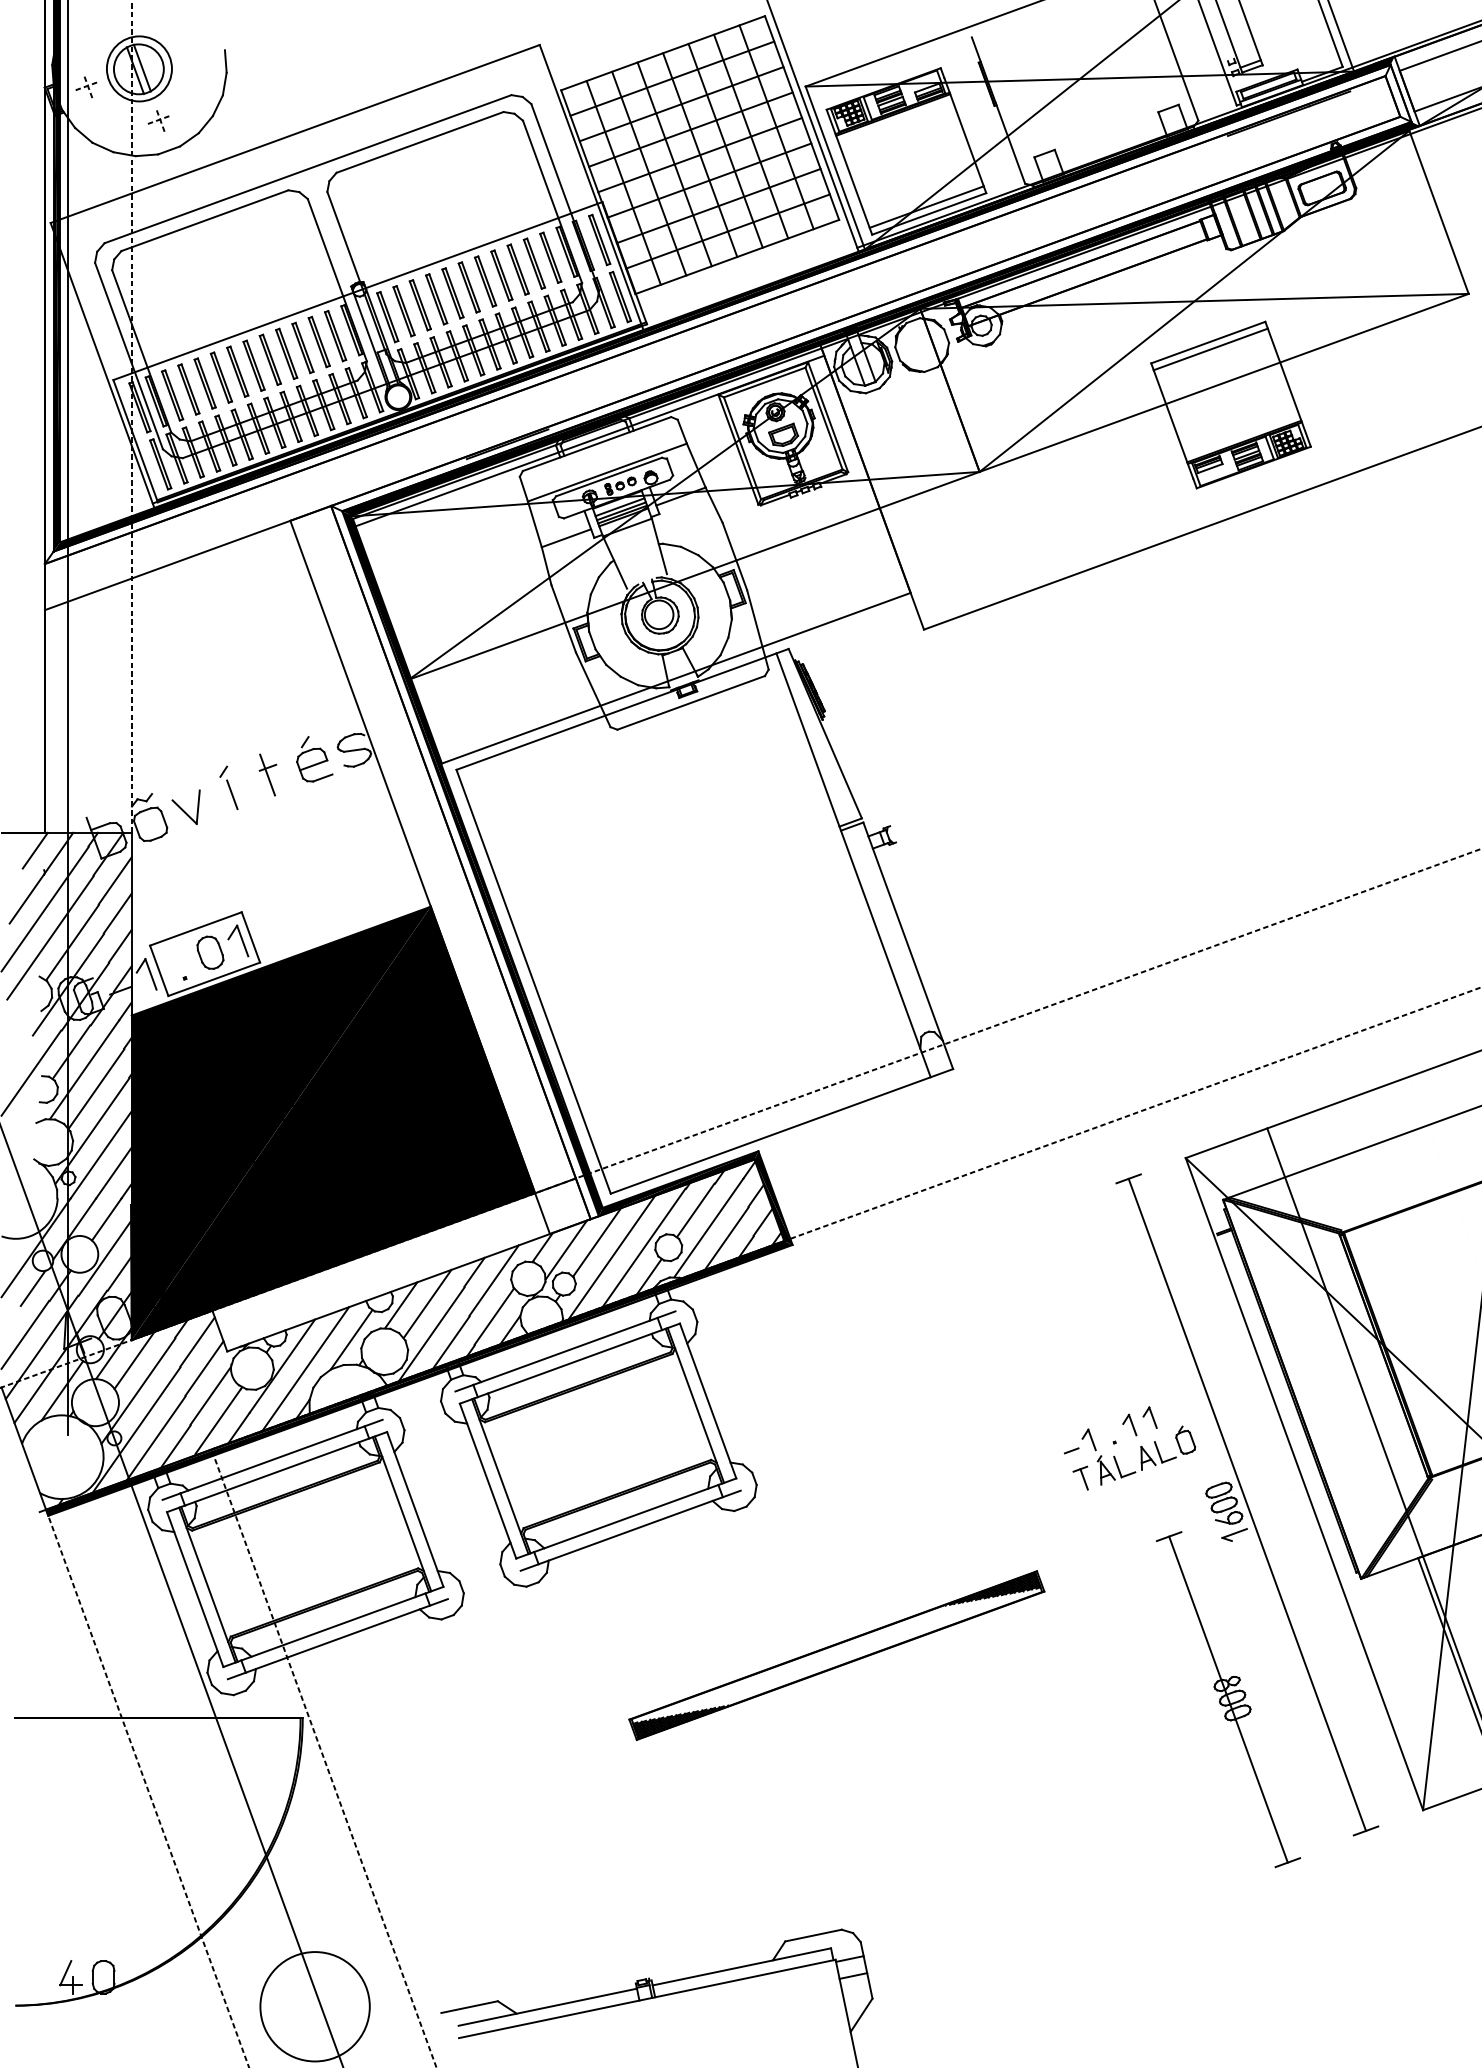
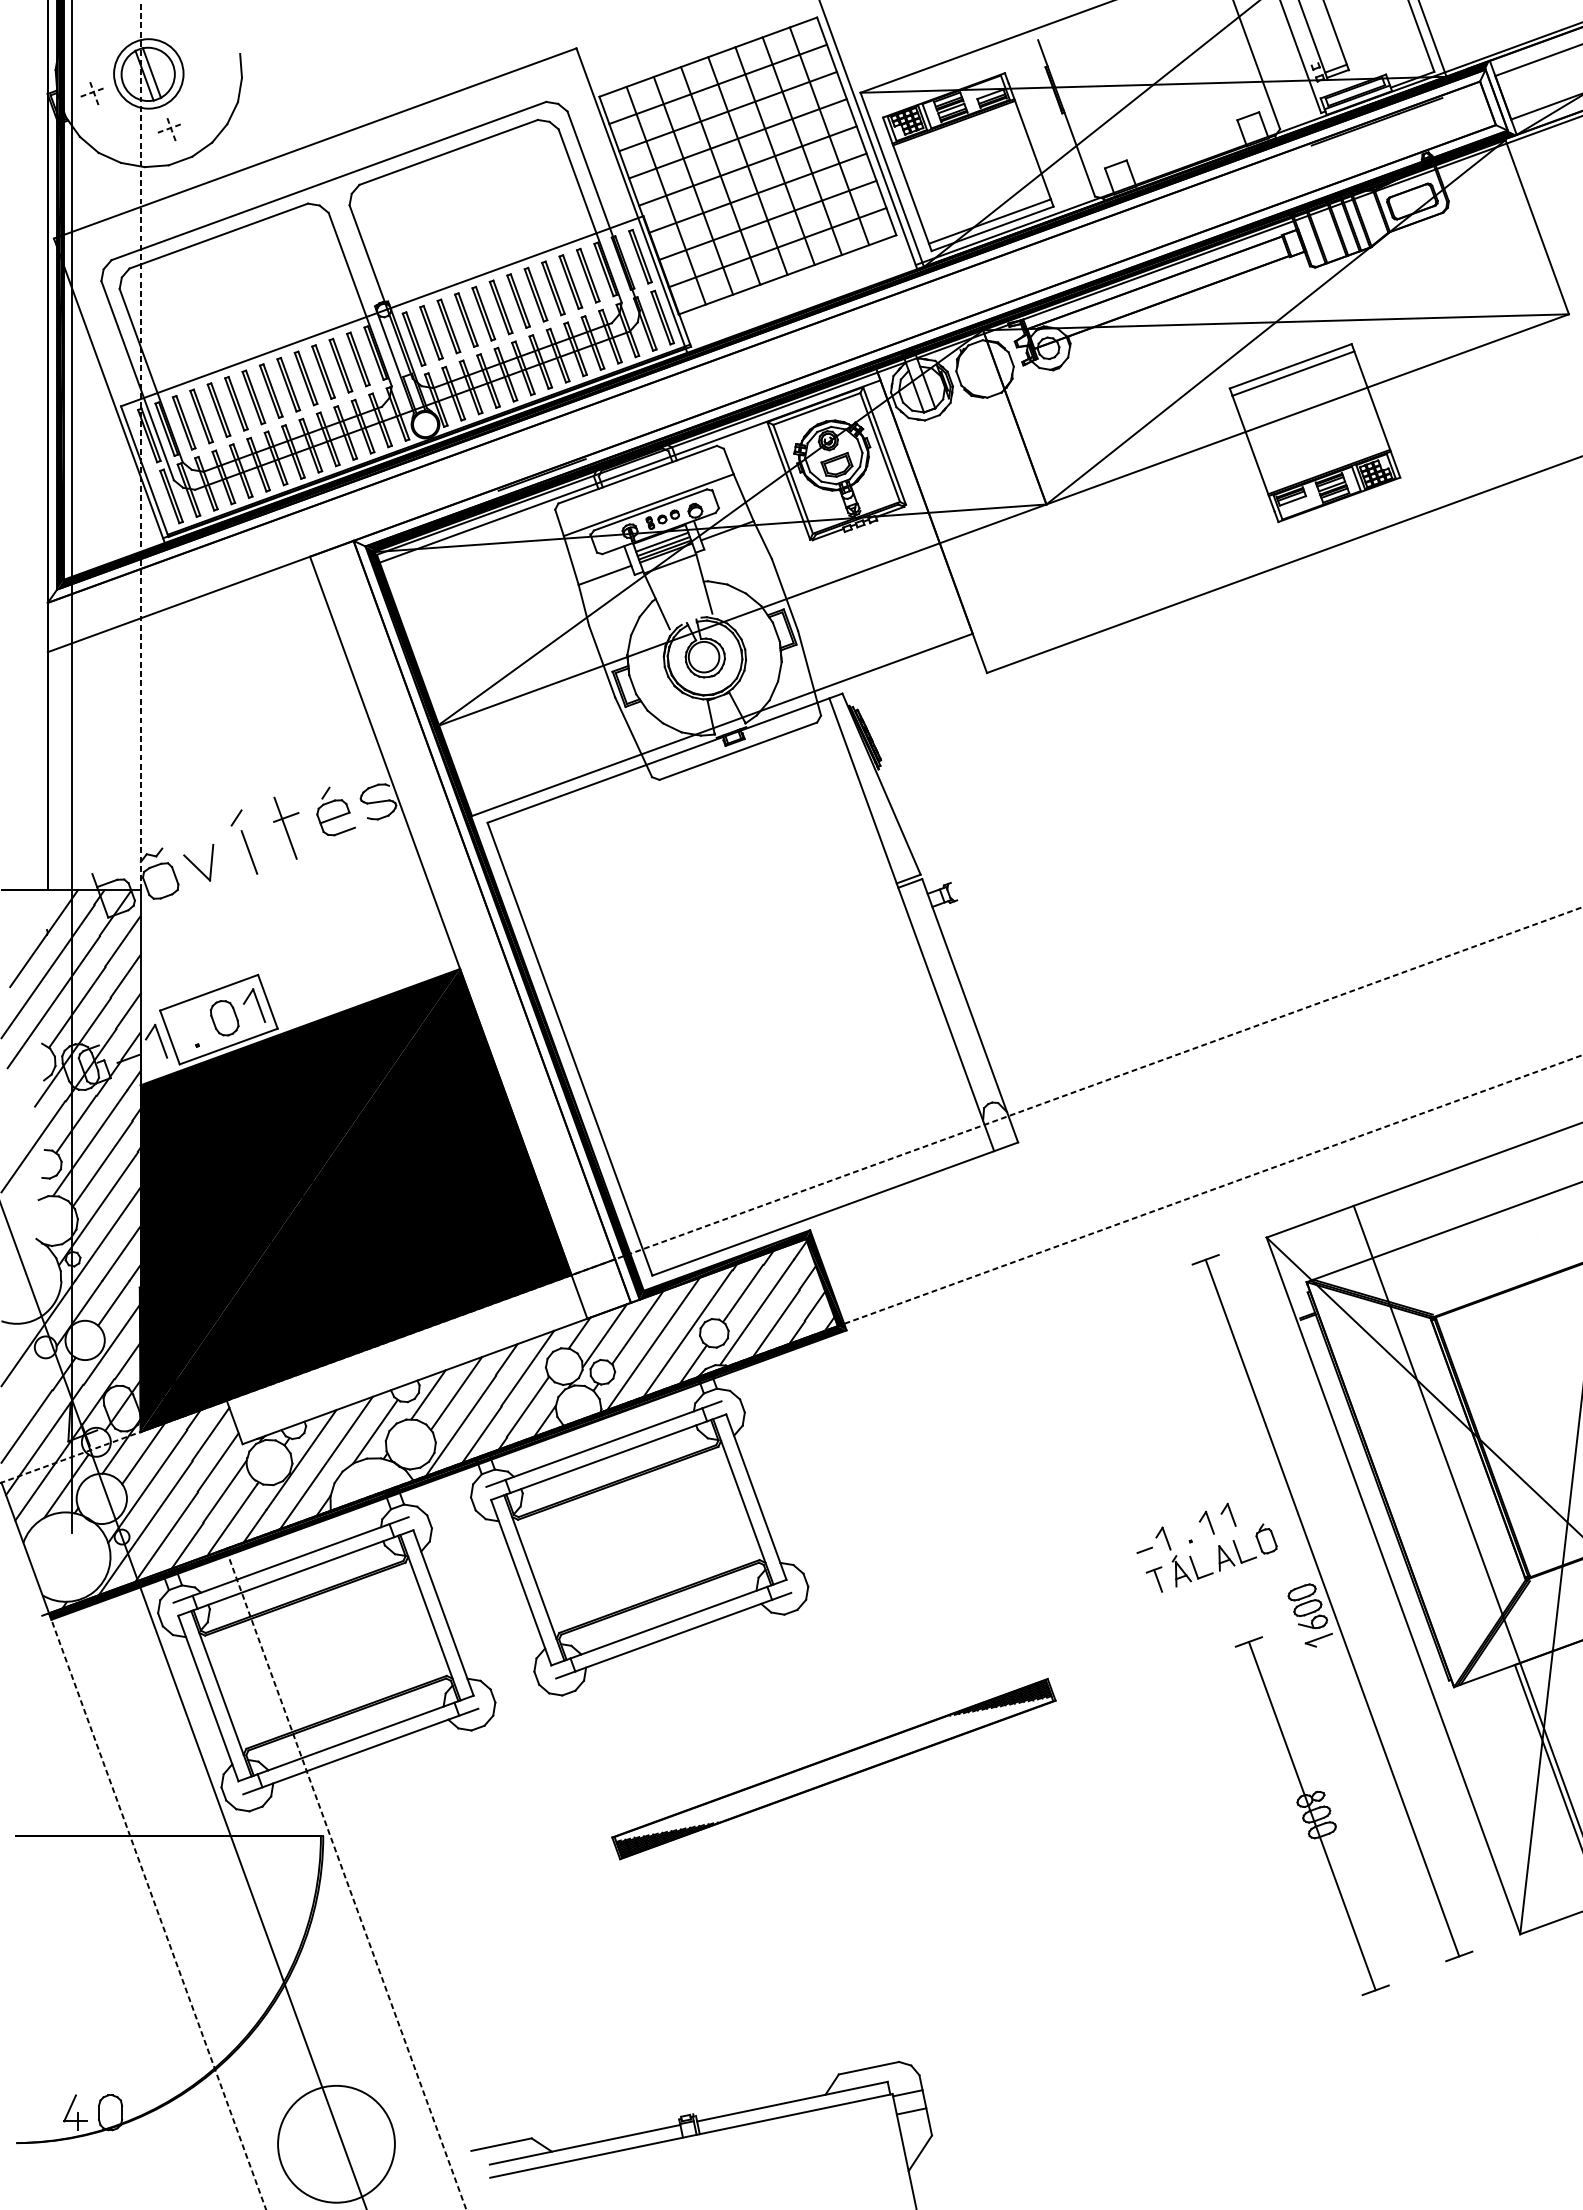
part: (267, 775) -> (285, 828), size x1.4
part: (229, 787) -> (244, 841), size x1.4
line: (35, 851) -> (37, 909), removed
line: (33, 1288) -> (35, 1376), removed
part: (836, 1655) -> (833, 1768), moved

